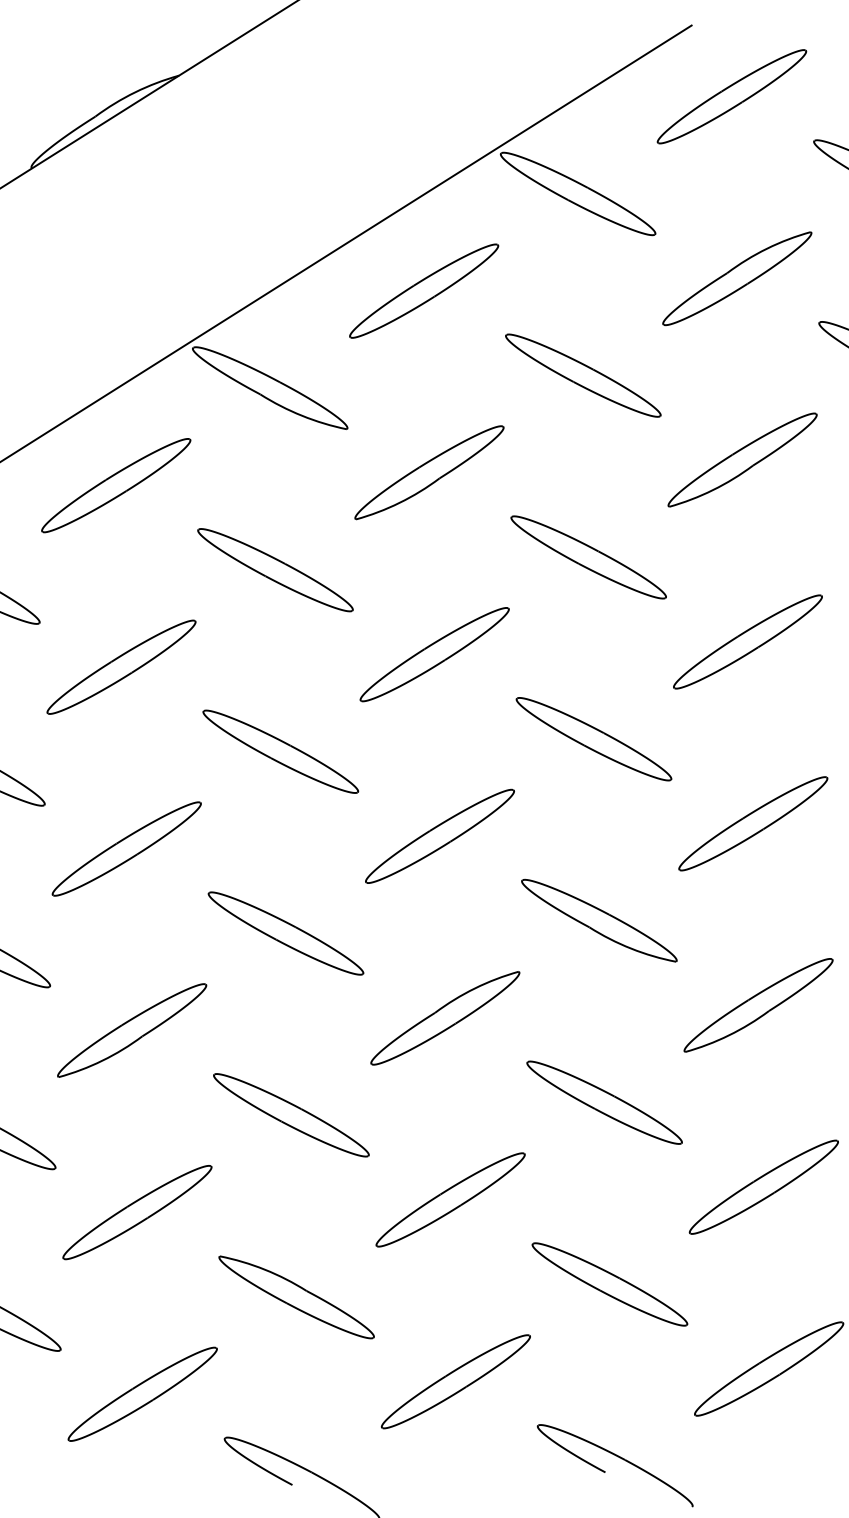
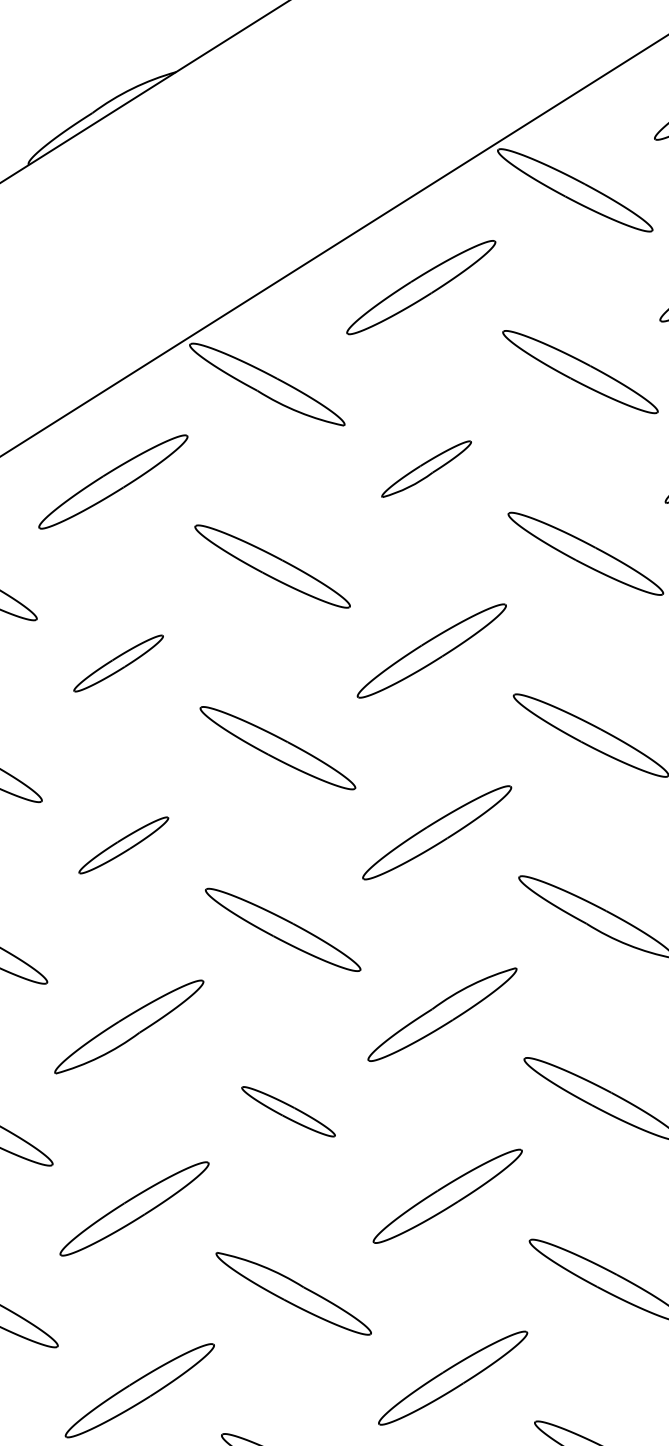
part: (429, 472) -> (426, 468), size x0.6
part: (121, 666) -> (118, 662), size x0.6
part: (126, 848) -> (123, 844), size x0.6
part: (291, 1115) -> (288, 1111), size x0.6

